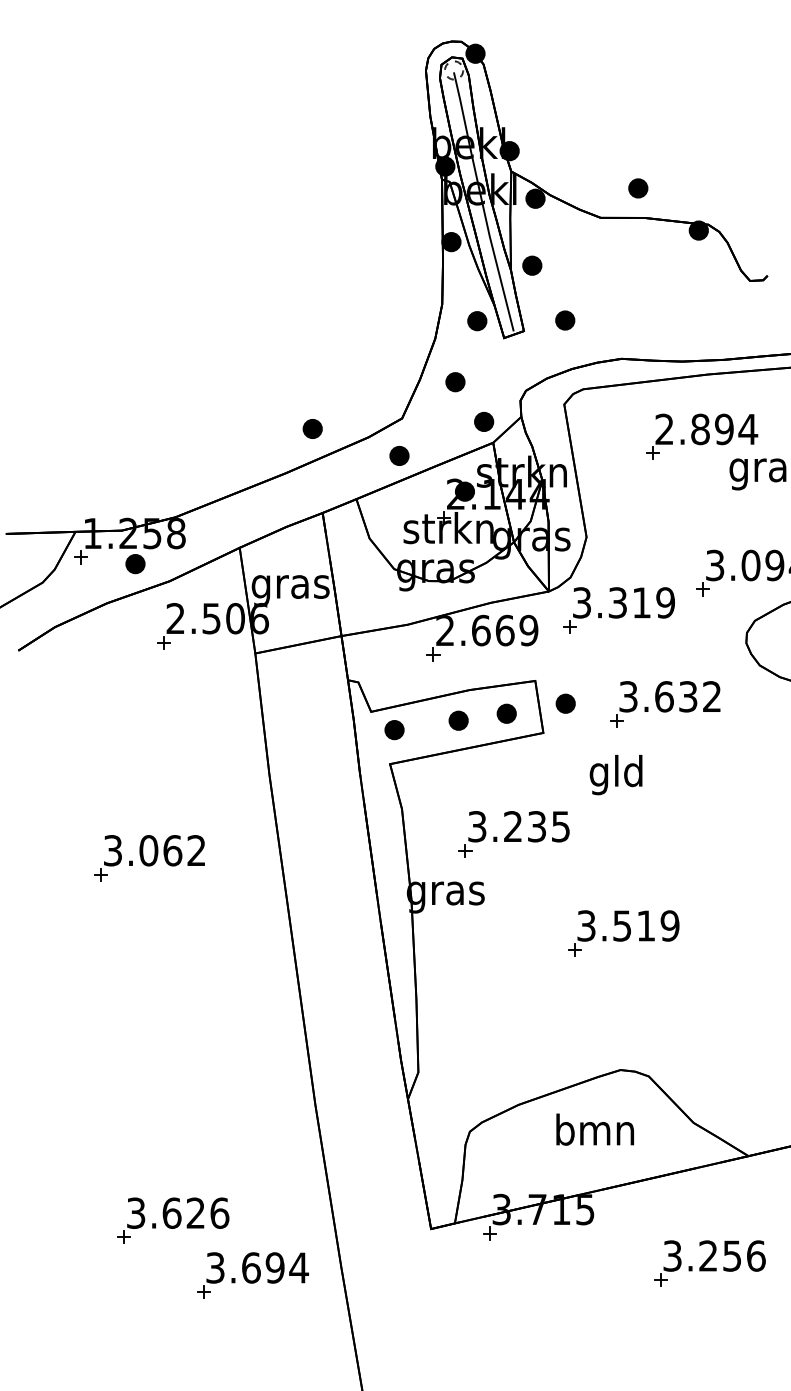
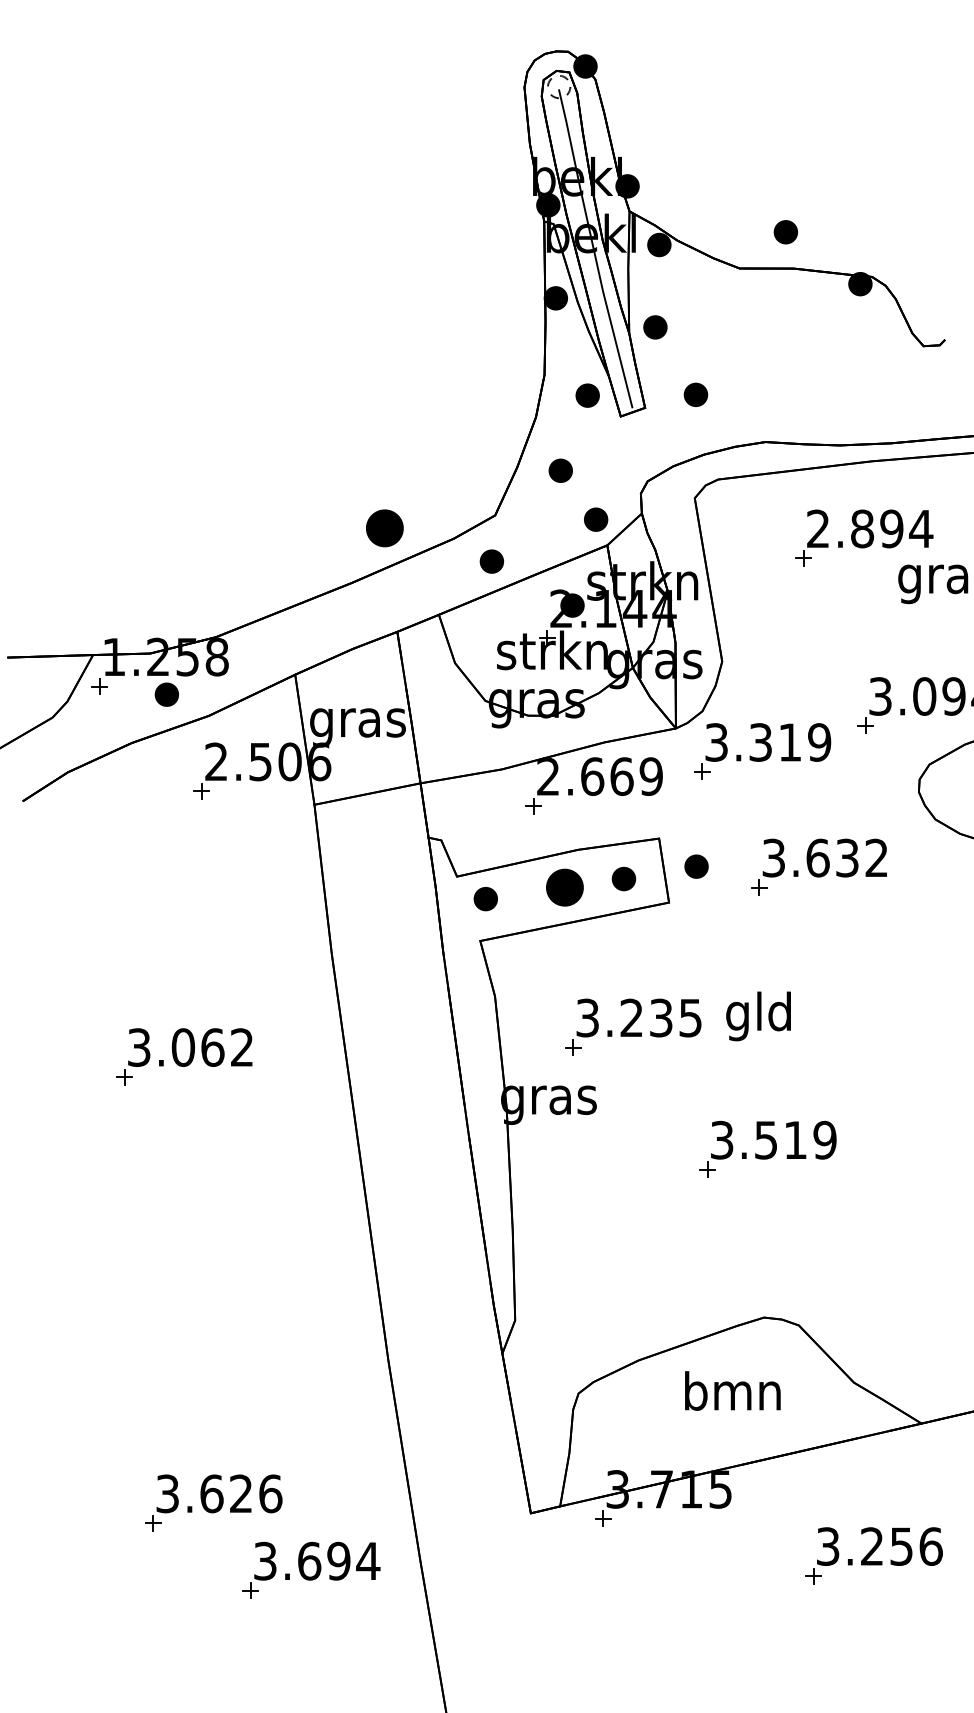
part: (313, 429) -> (385, 528), size x1.6
part: (458, 720) -> (564, 887), size x1.6
text: (616, 775) -> (758, 1016), moved

